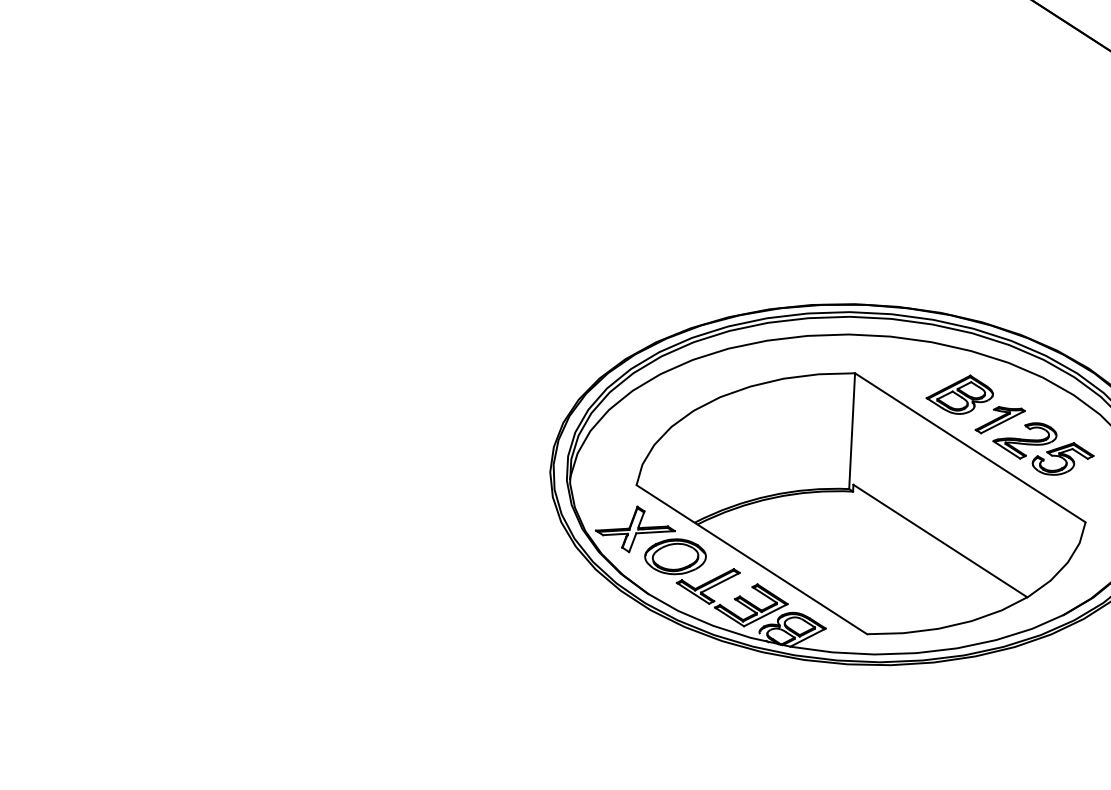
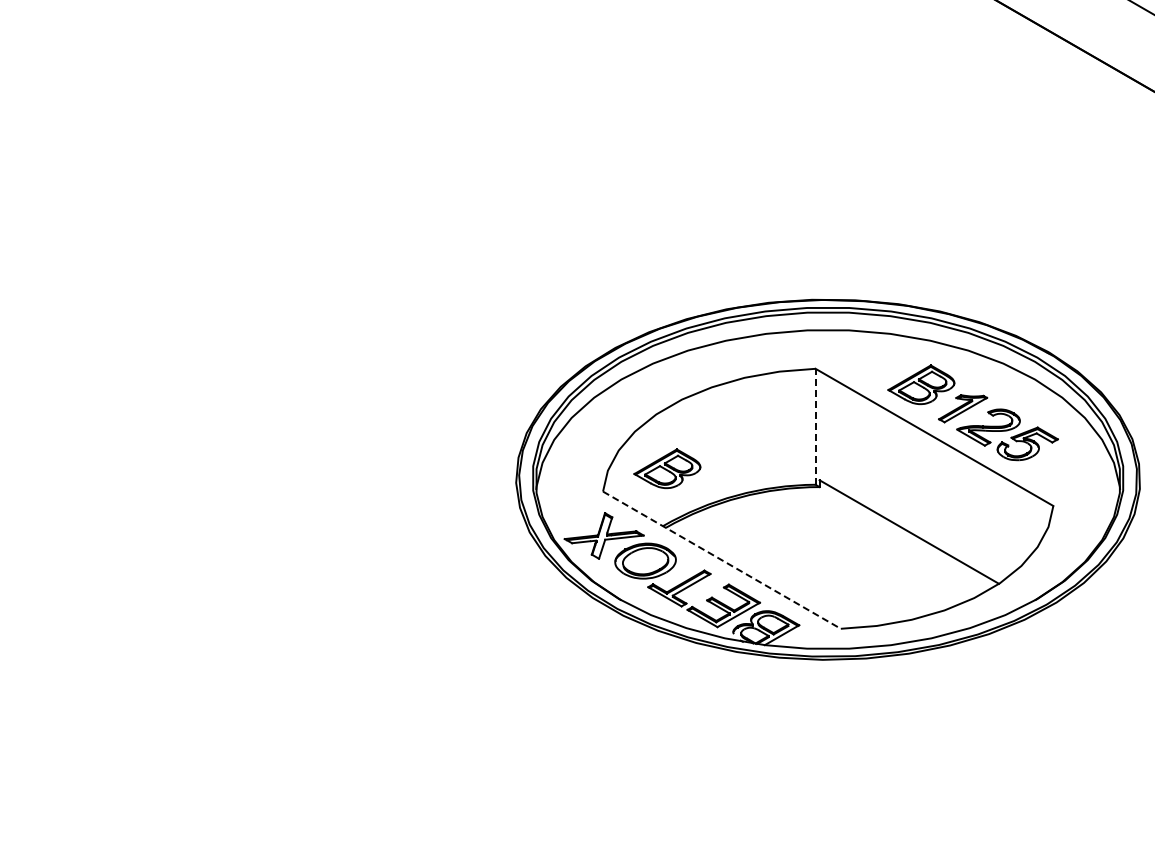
line: (852, 430) -> (815, 426), solid -> dashed
part: (702, 465) -> (667, 468), added
line: (752, 560) -> (722, 560), solid -> dashed

